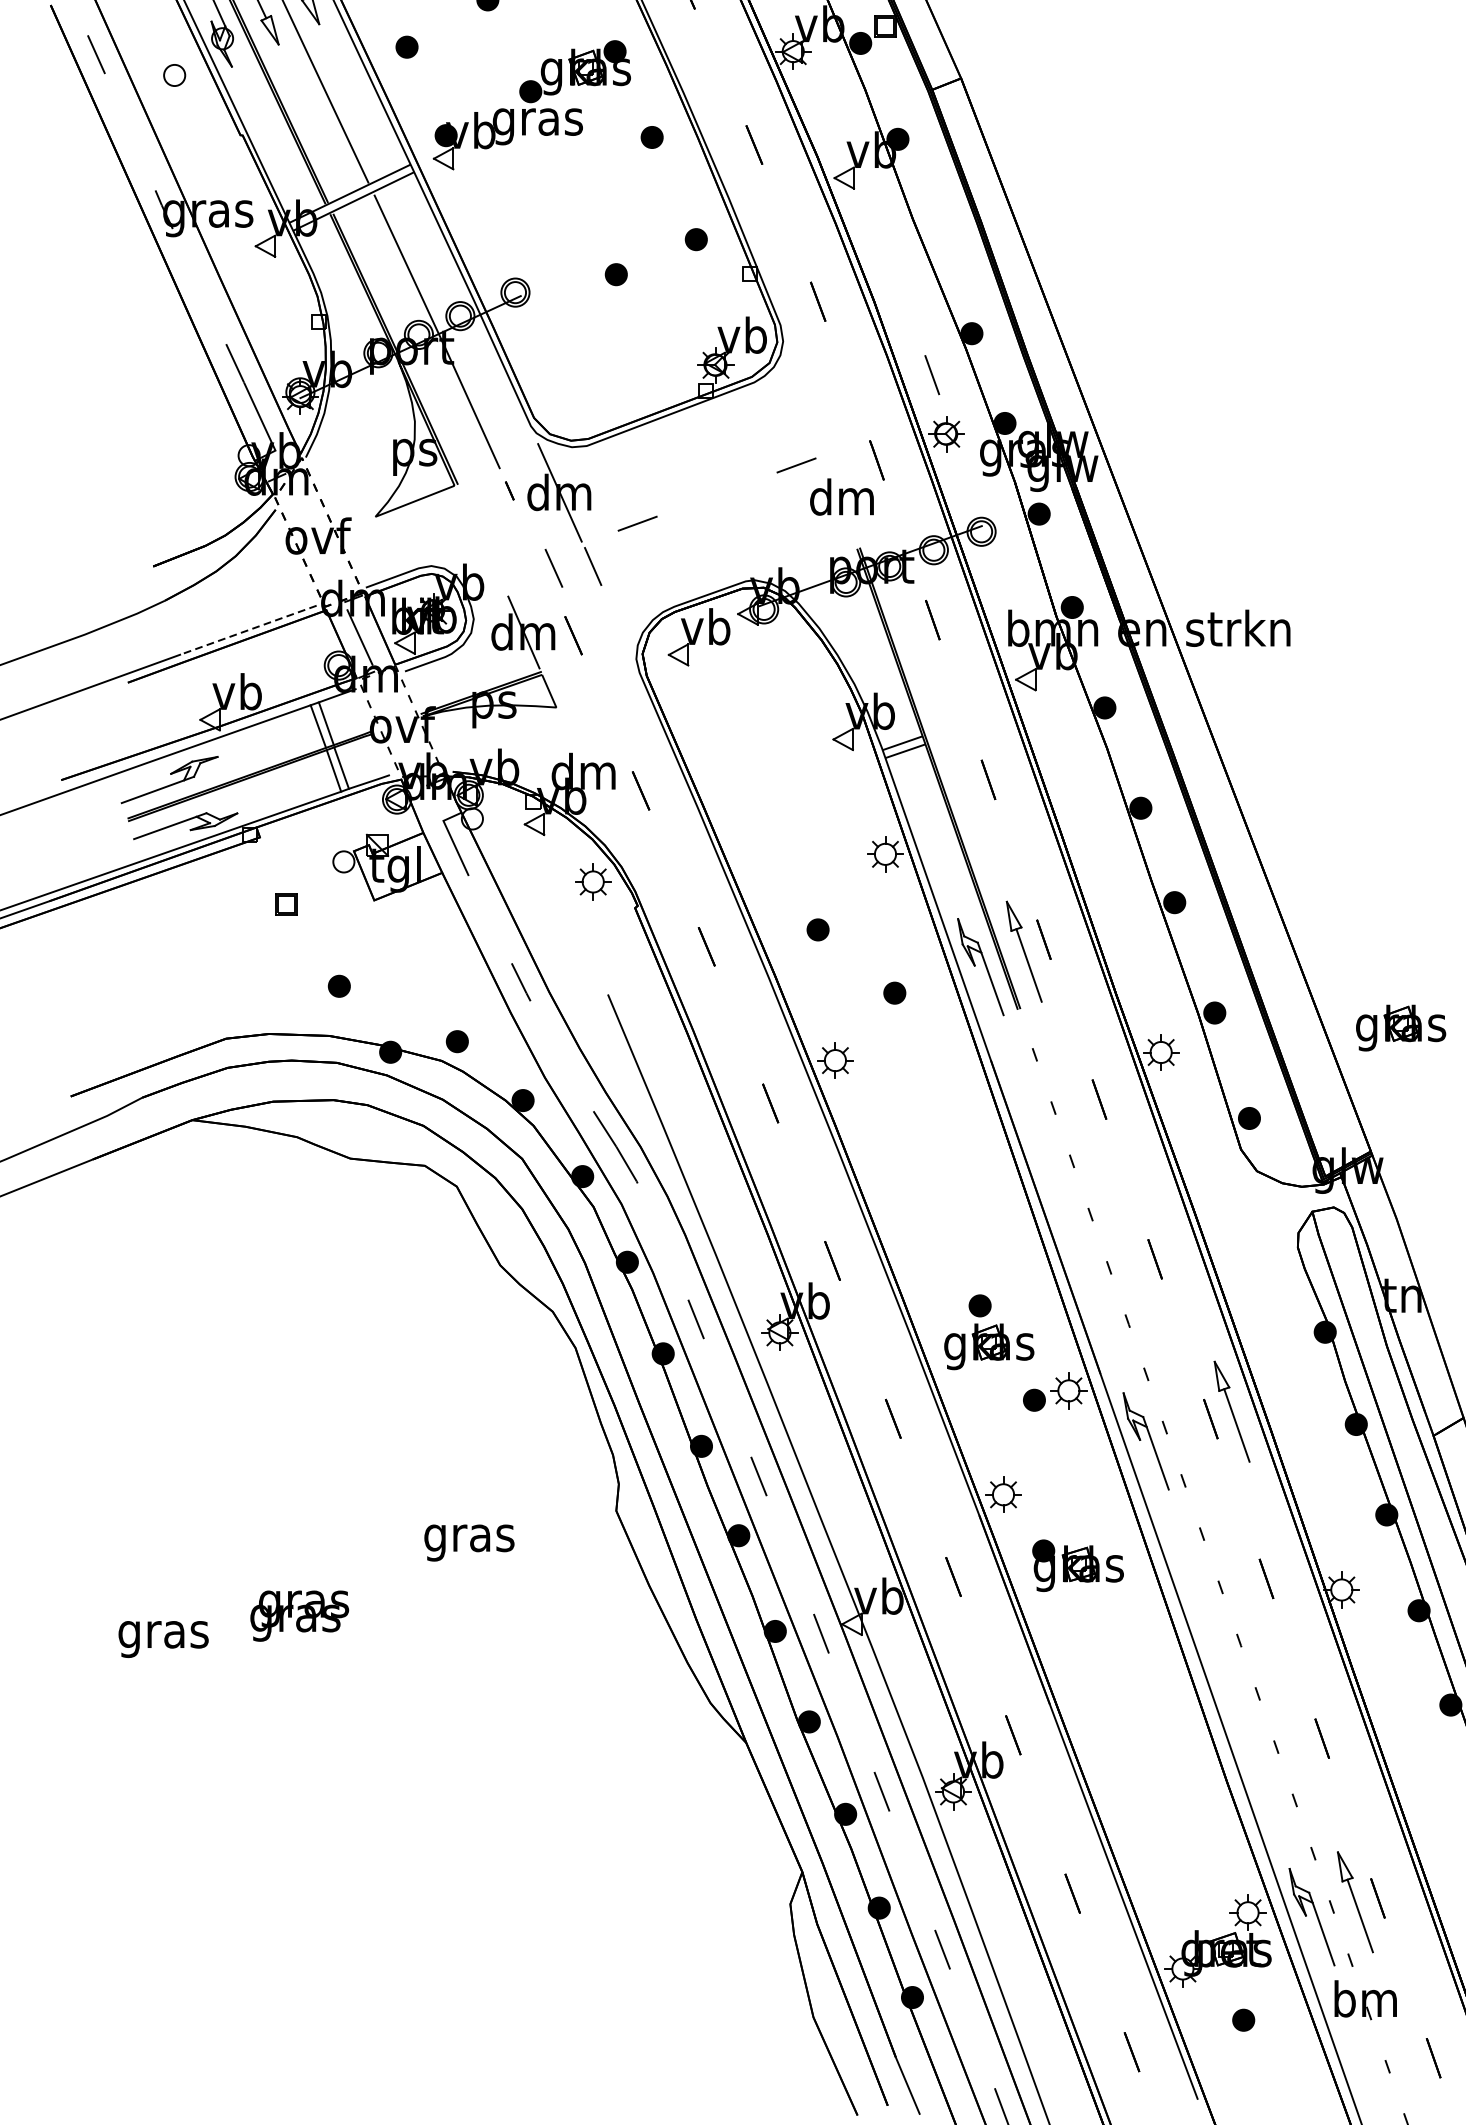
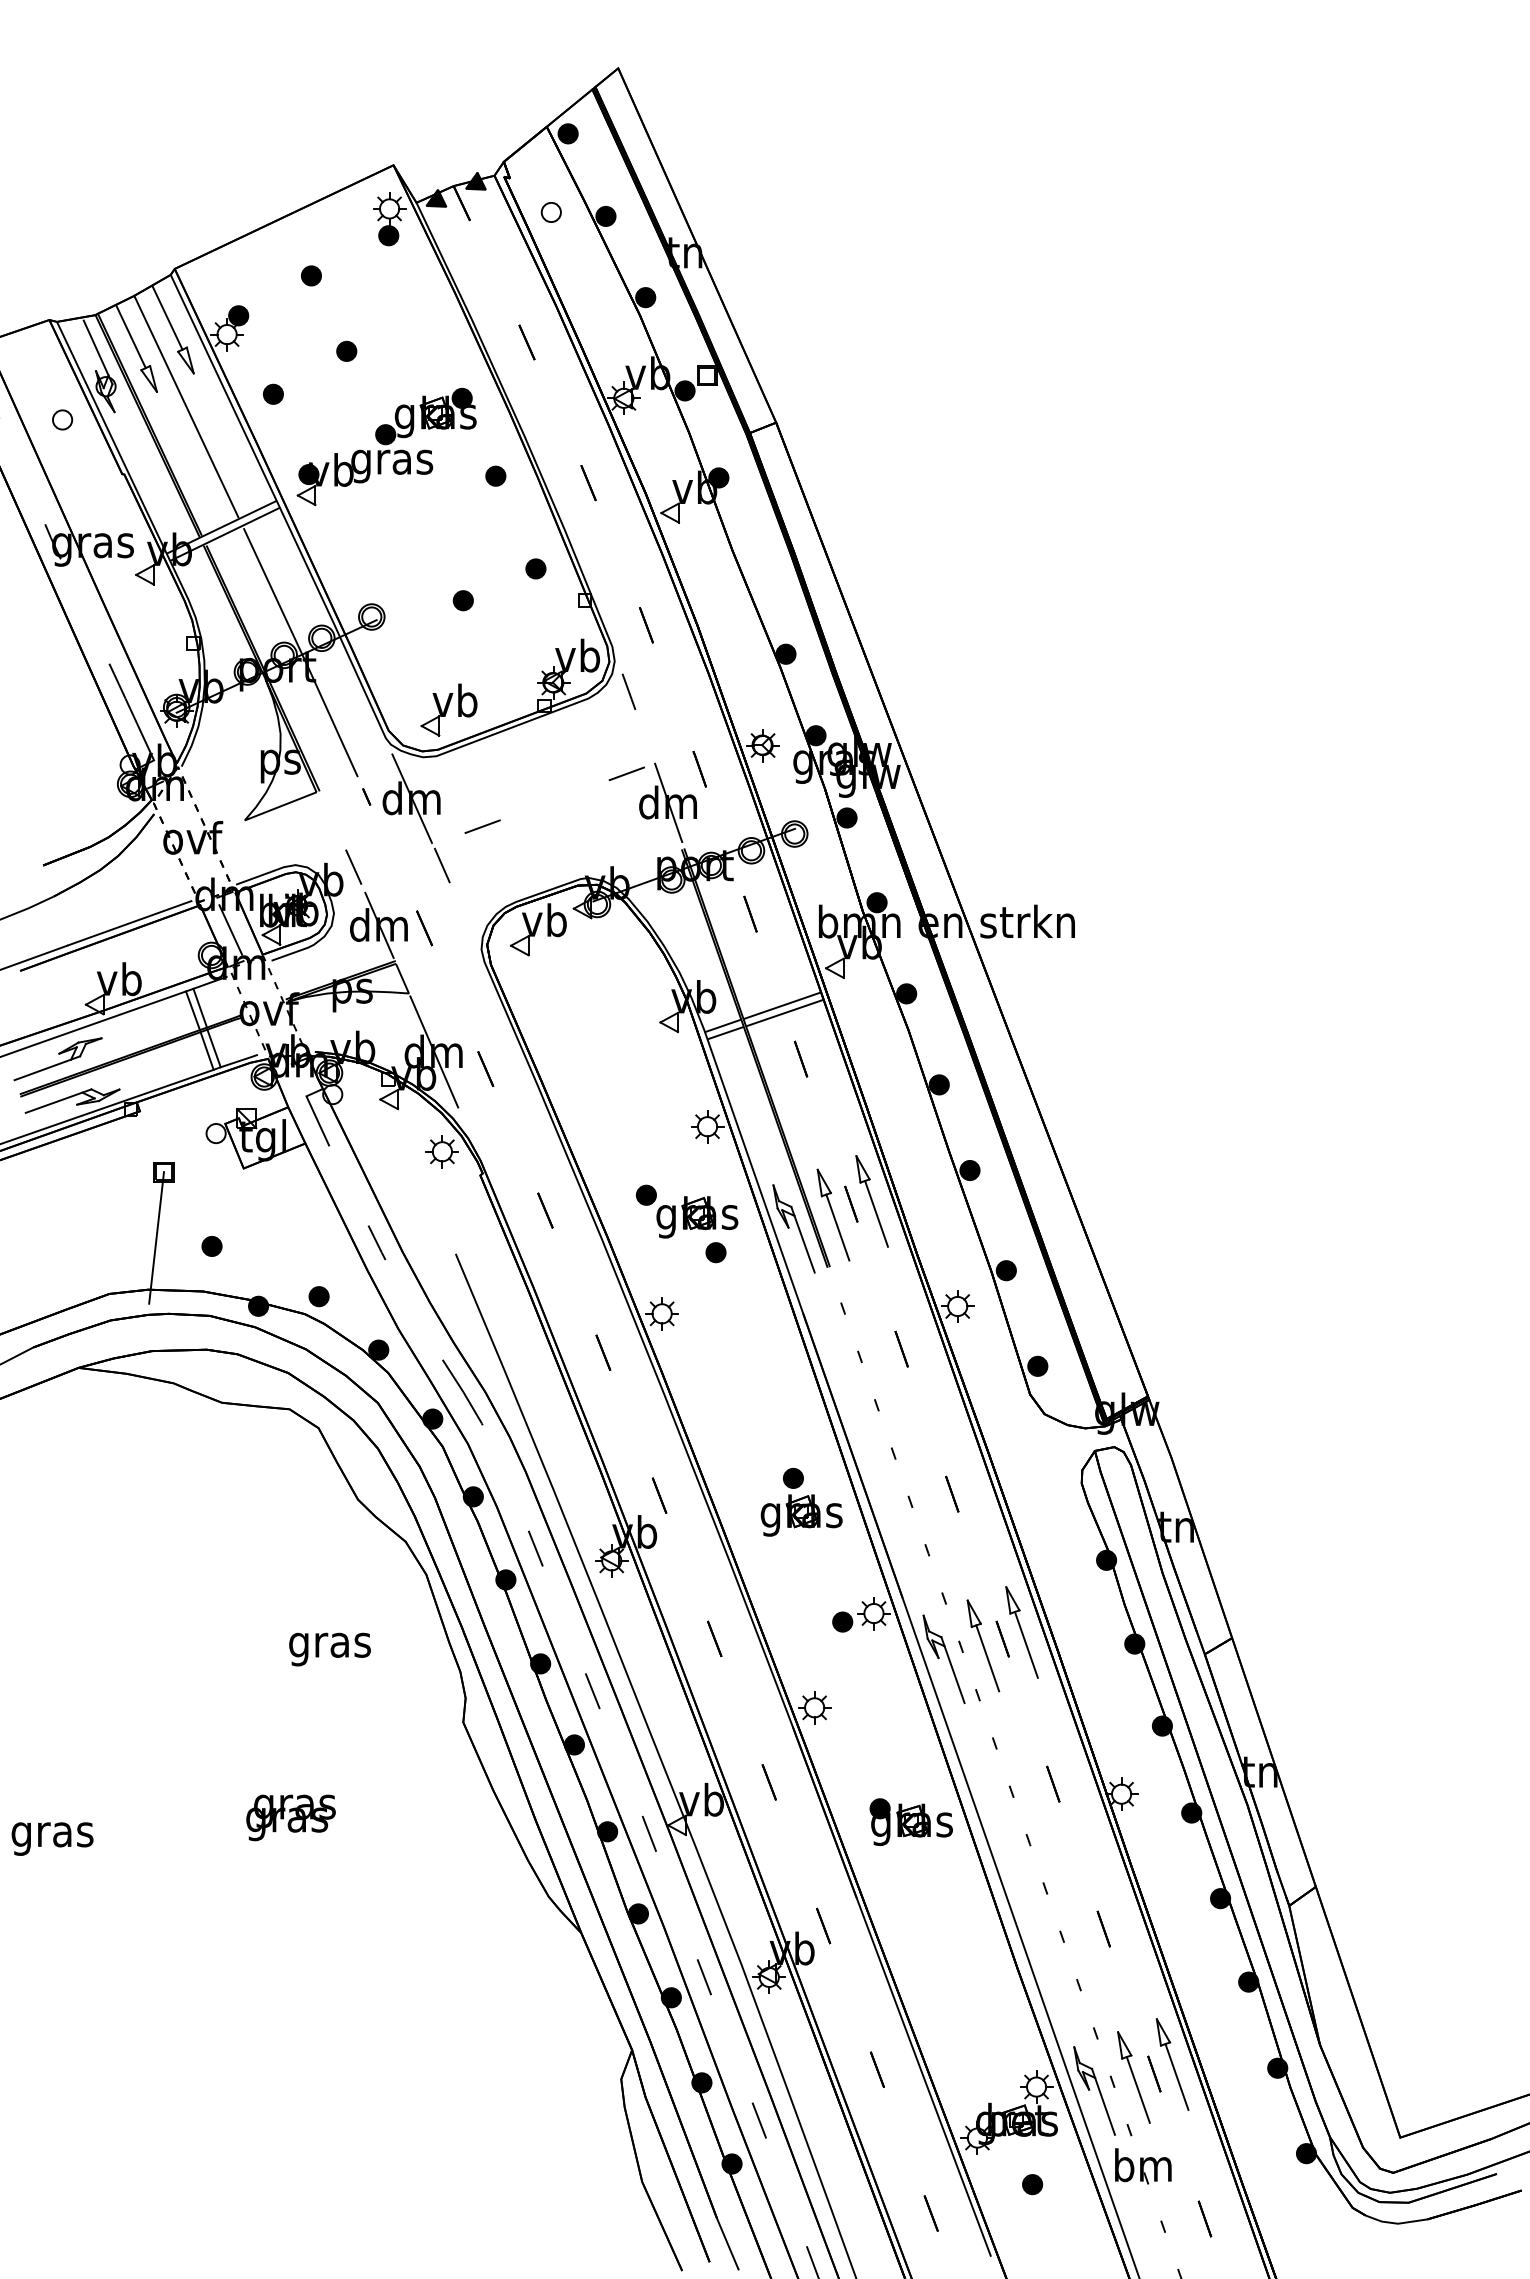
line: (931, 374) -> (628, 691), moved
part: (599, 394) -> (448, 709), added
line: (842, 497) -> (668, 802), added
line: (553, 567) -> (353, 866), moved
line: (248, 630) -> (129, 923), dashed -> solid
line: (968, 720) -> (782, 1005), added
line: (970, 728) -> (784, 1012), added
line: (584, 771) -> (434, 1051), added
part: (1066, 936) -> (871, 1201), added
line: (278, 976) -> (156, 1237), added
part: (1401, 1028) -> (697, 1217), moved
part: (989, 1331) -> (801, 1501), moved
part: (1189, 1426) -> (983, 1645), added
text: (468, 1542) -> (329, 1649), moved
part: (1077, 1564) -> (910, 1821), moved
text: (299, 1615) -> (290, 1817), moved
part: (1397, 1887) -> (1172, 2064), added

